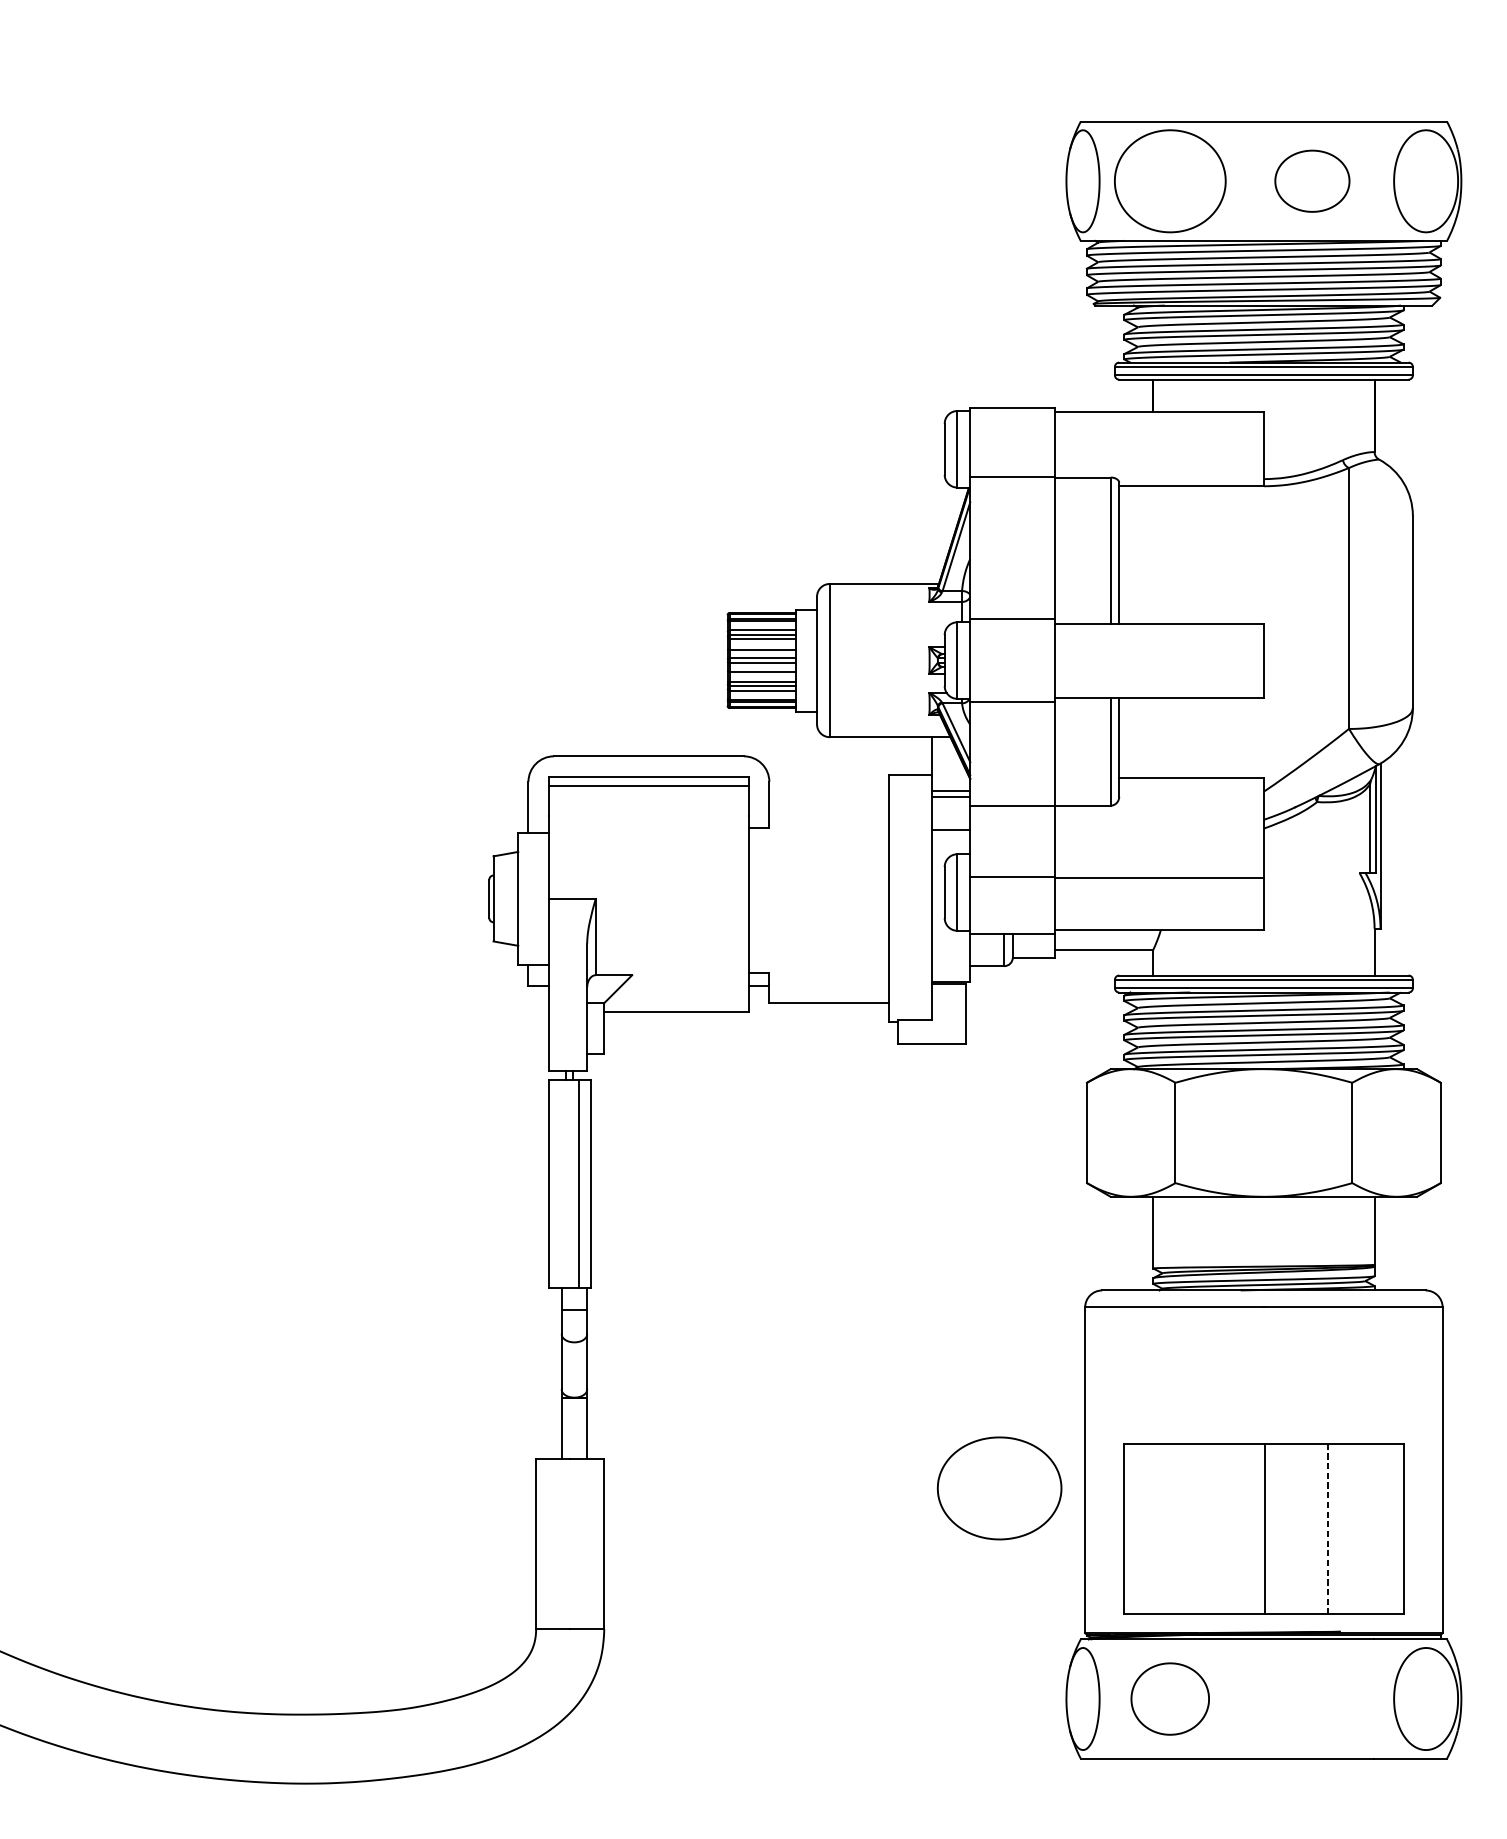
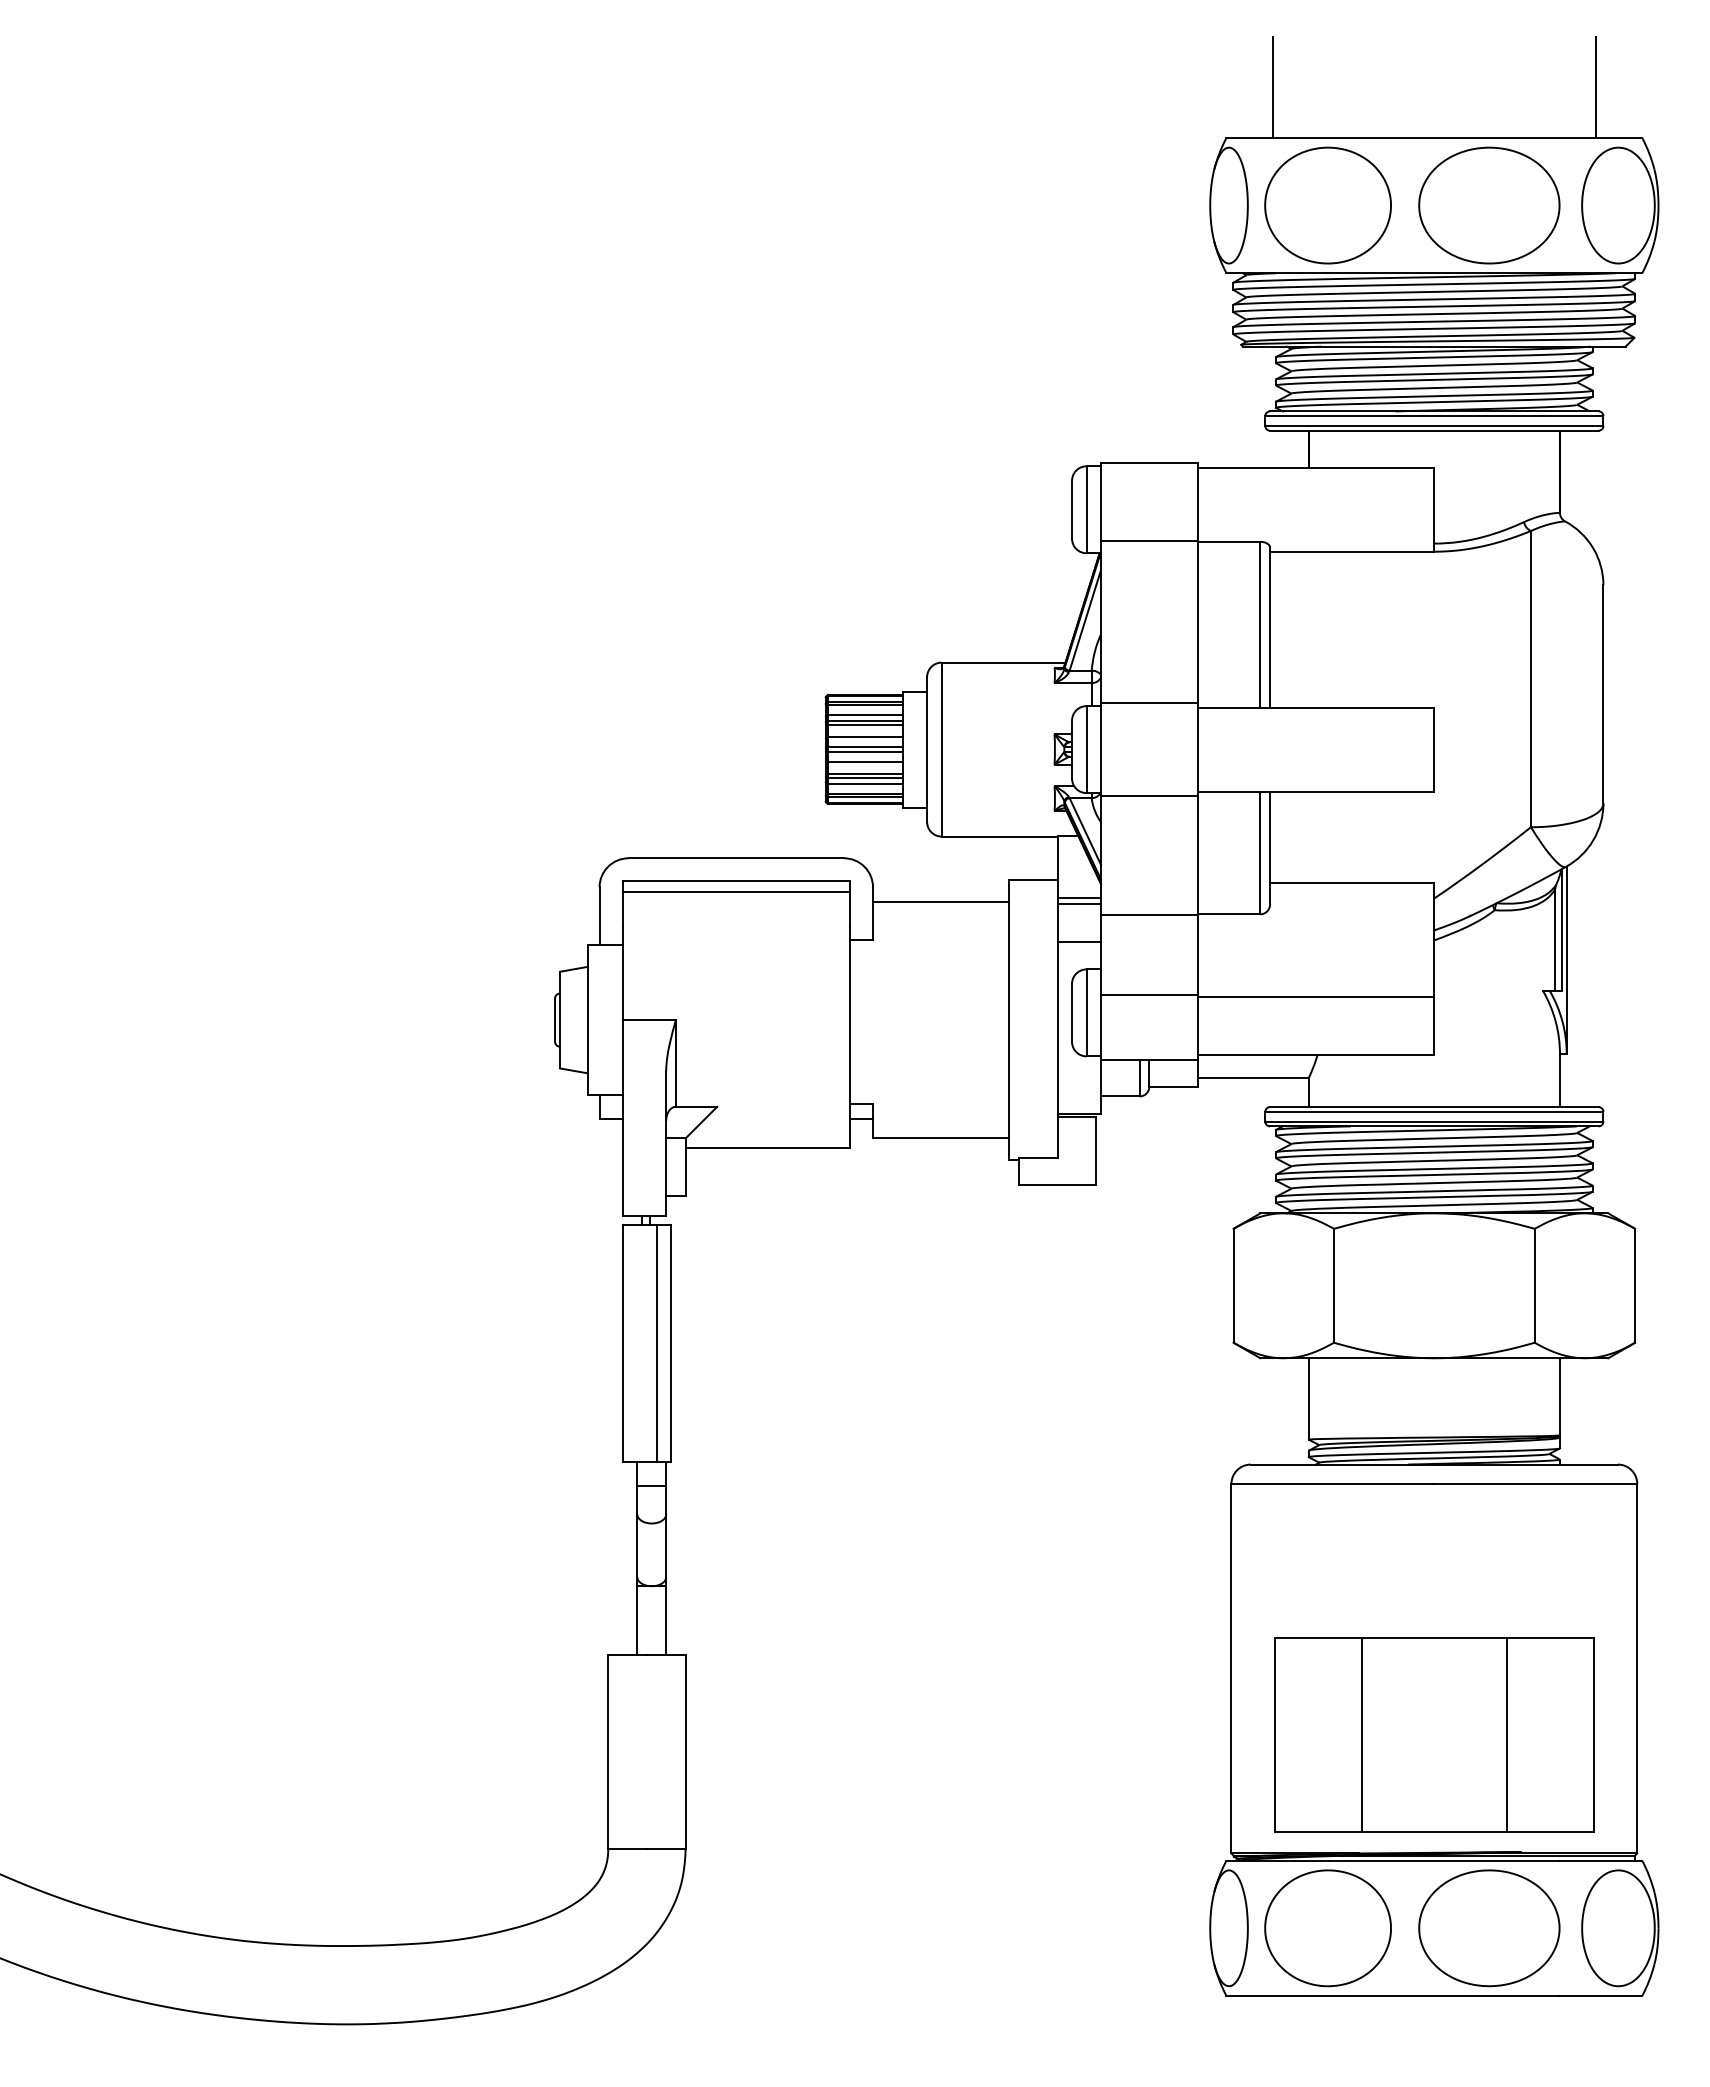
line: (1121, 76) -> (1272, 86), added
line: (1406, 76) -> (1596, 86), added
part: (1312, 181) -> (1489, 205), size x1.67
line: (829, 794) -> (941, 901), added
part: (999, 1488) -> (1489, 1928), moved
line: (1265, 1528) -> (1362, 1734), moved
line: (1327, 1529) -> (1506, 1735), dashed -> solid
part: (1169, 1699) -> (1327, 1928), size x1.43

